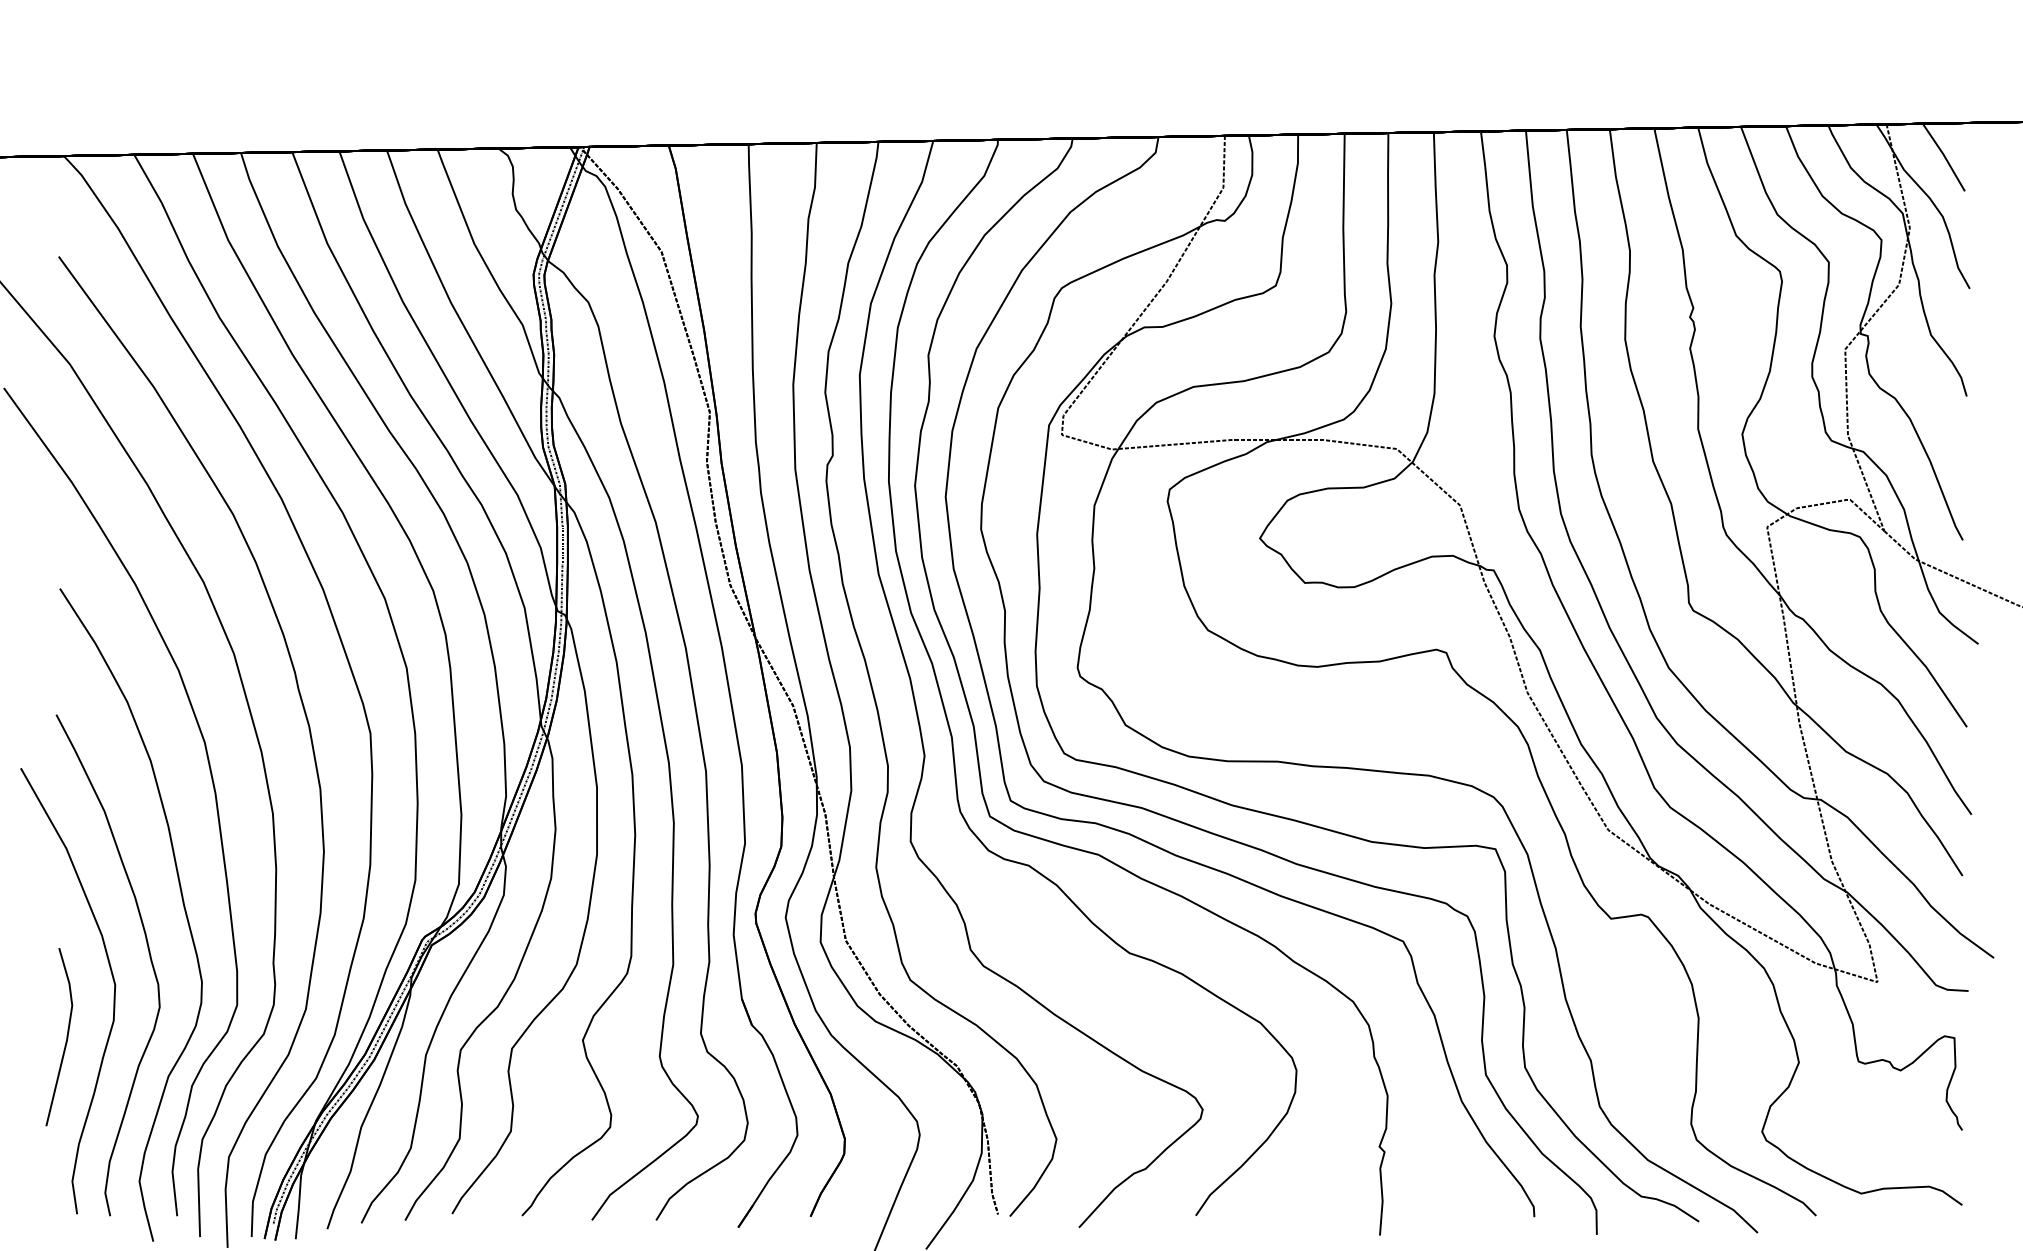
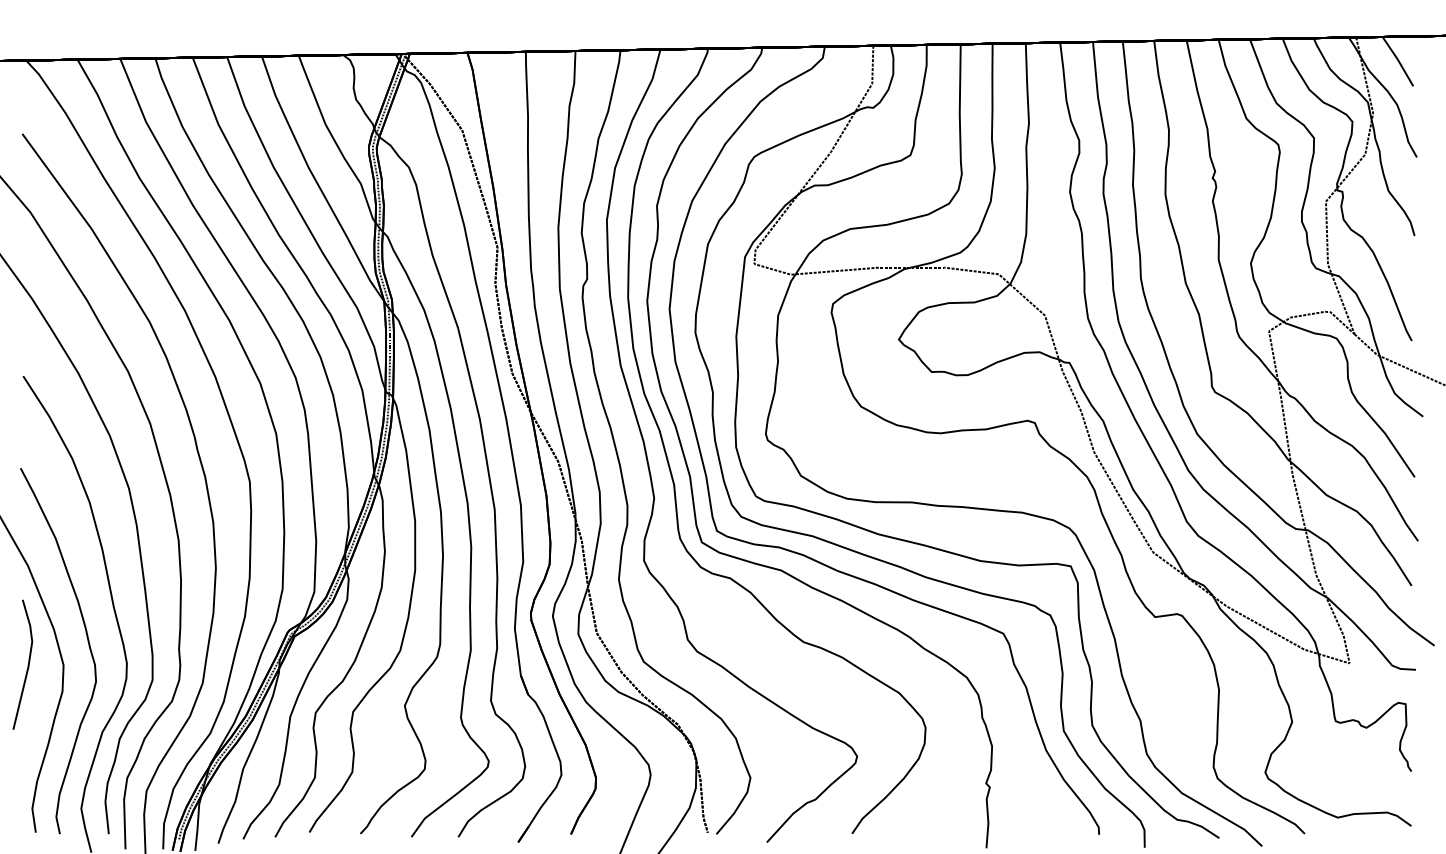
line: (66, 1037) -> (28, 665), moved

